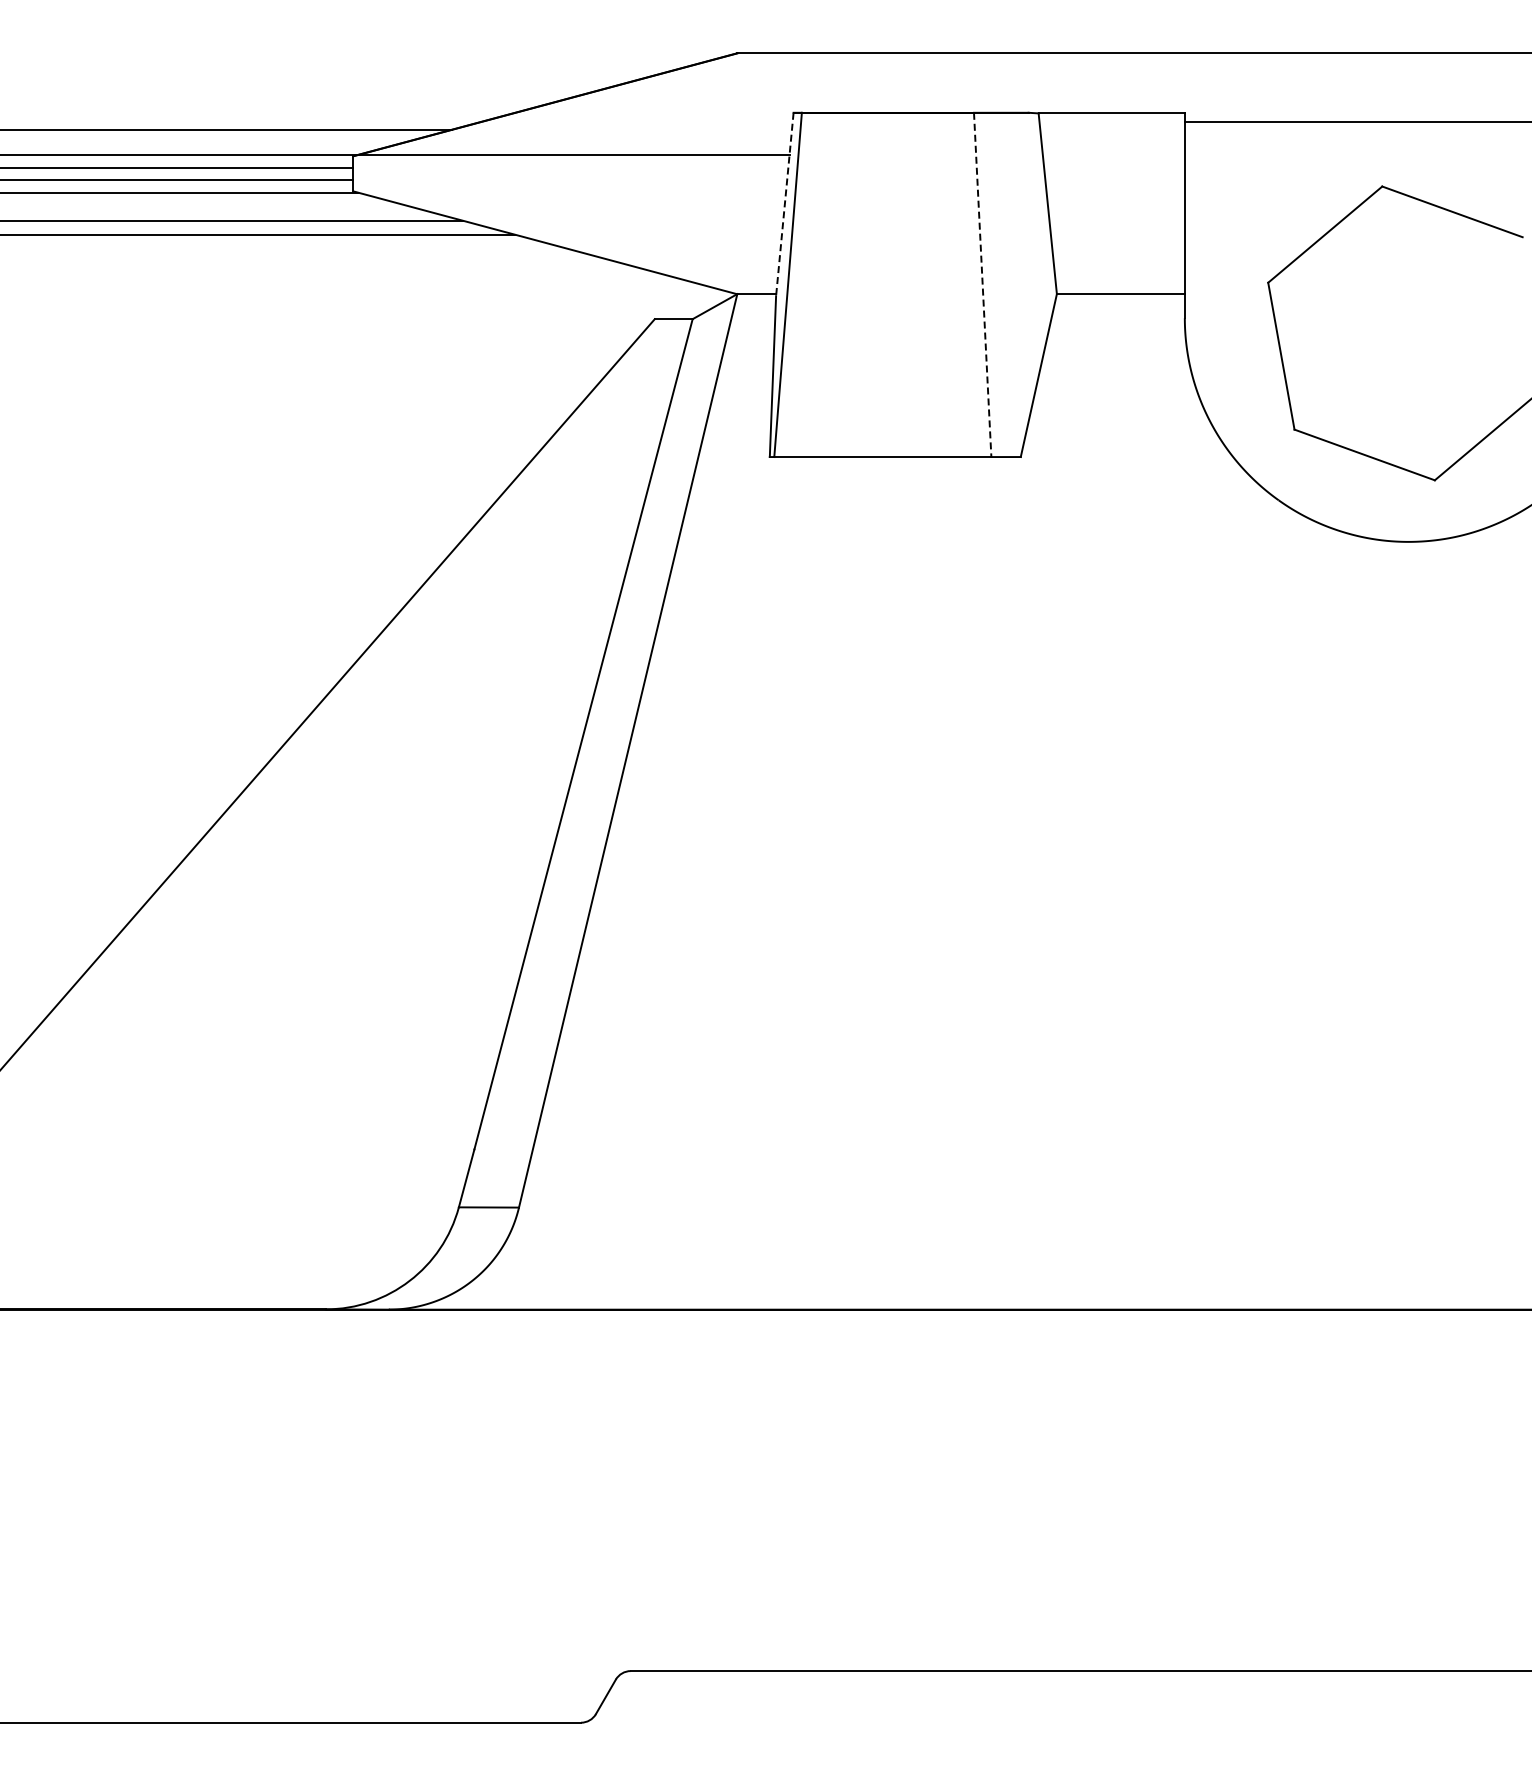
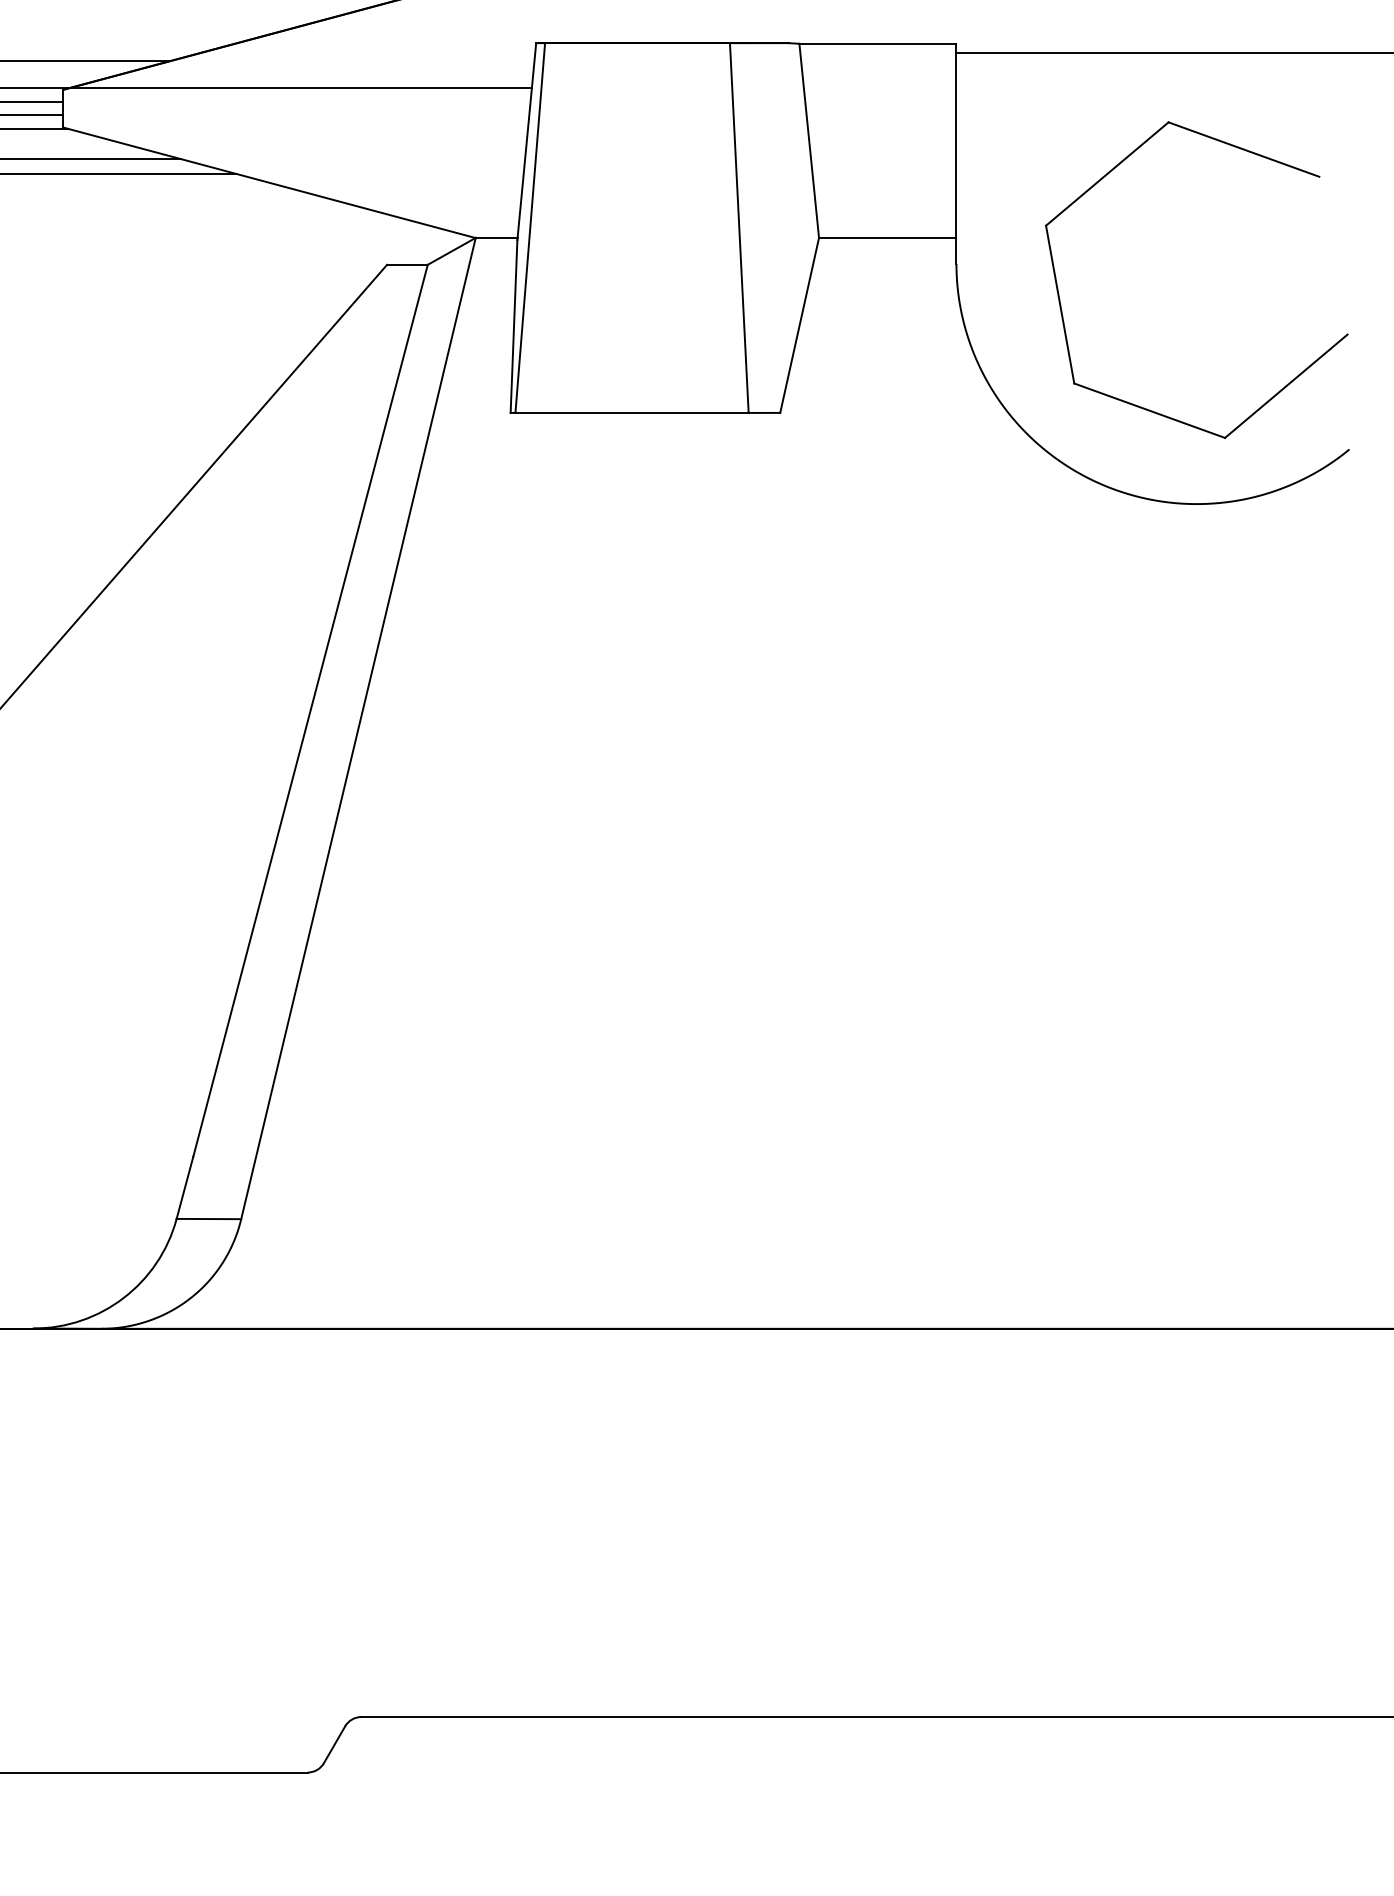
line: (784, 204) -> (526, 141), dashed -> solid
line: (982, 285) -> (739, 228), dashed -> solid

